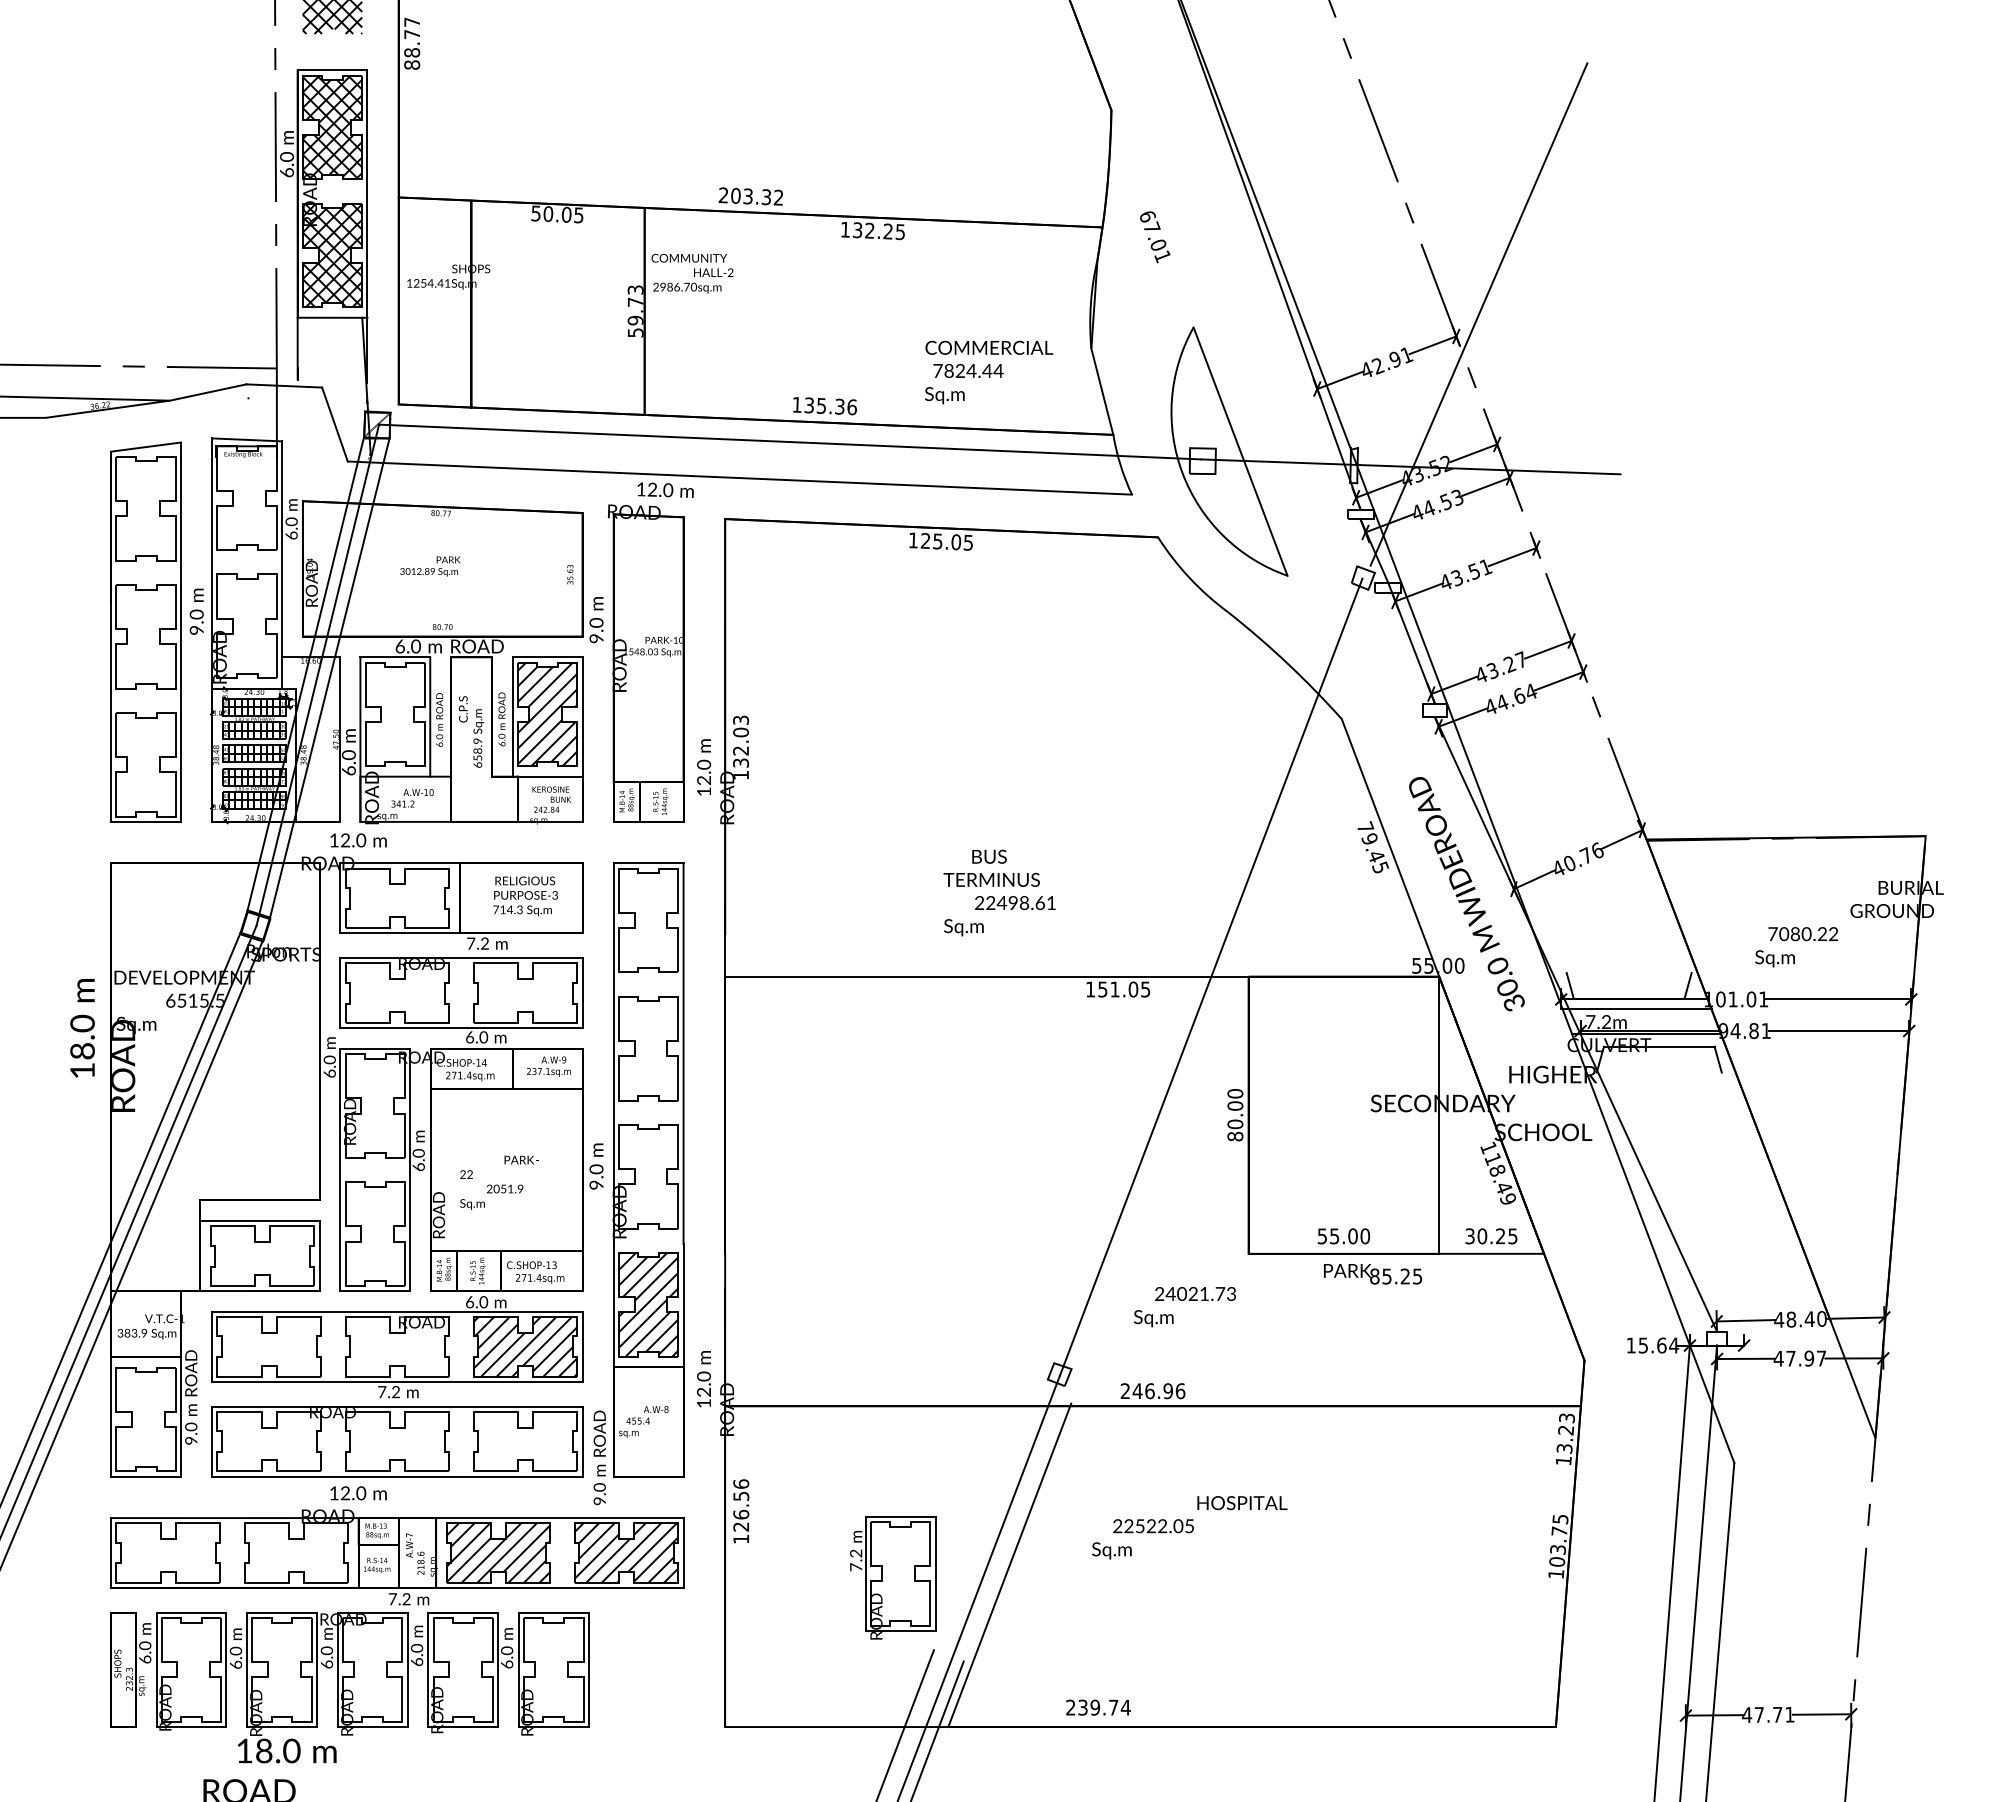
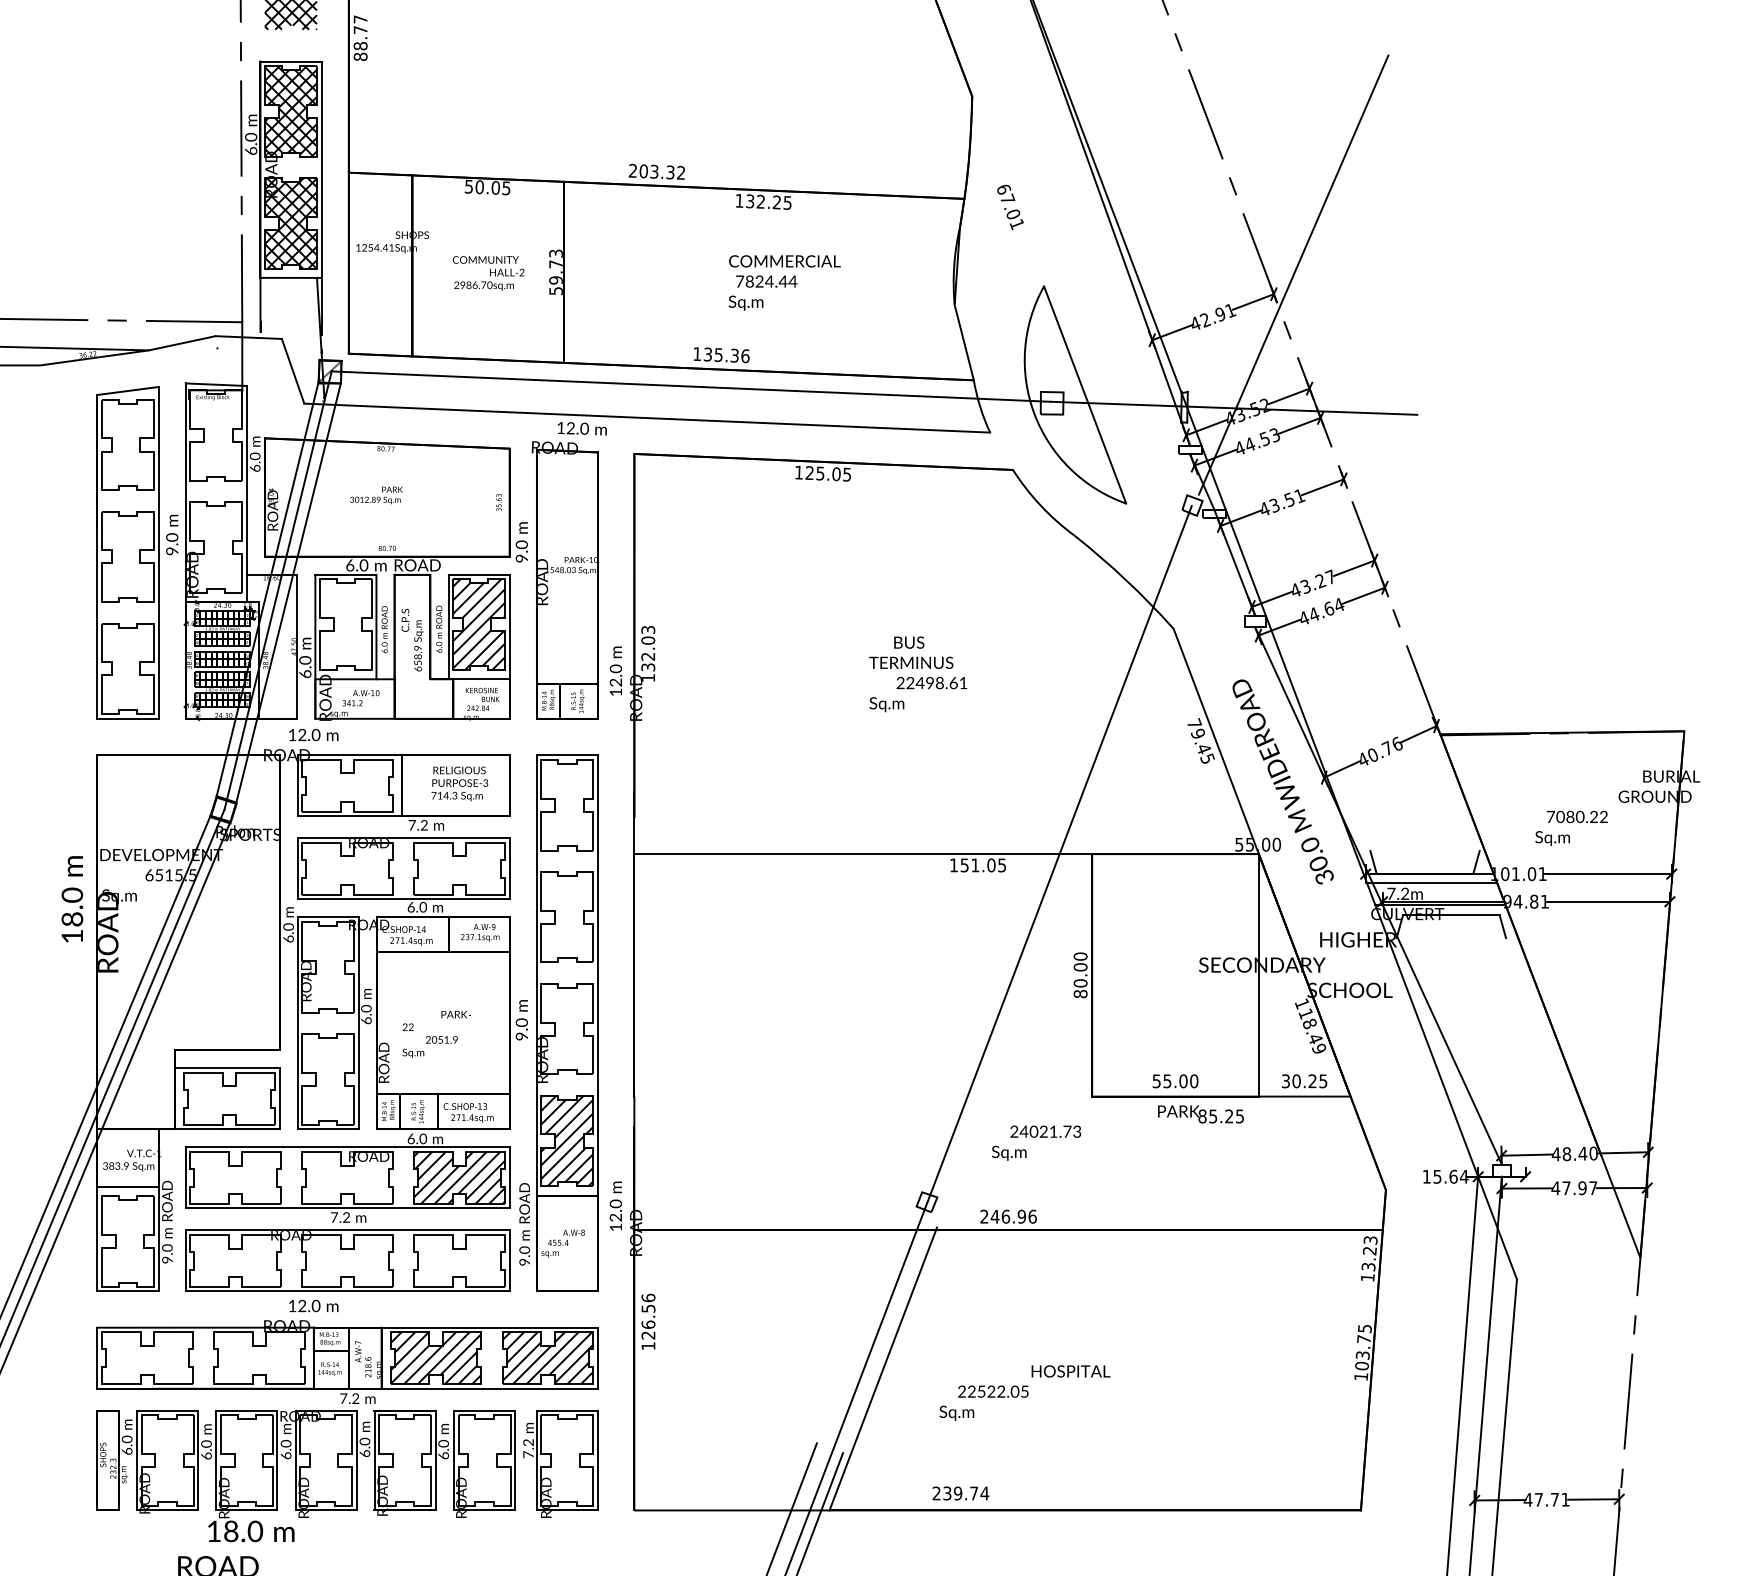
text: (692, 273) -> (488, 273), moved
text: (989, 372) -> (785, 282), moved
text: (999, 892) -> (918, 673), moved
text: (599, 1457) -> (524, 1223), moved
text: (1189, 1527) -> (1024, 1392), moved
part: (893, 1577) -> (561, 1463), moved

